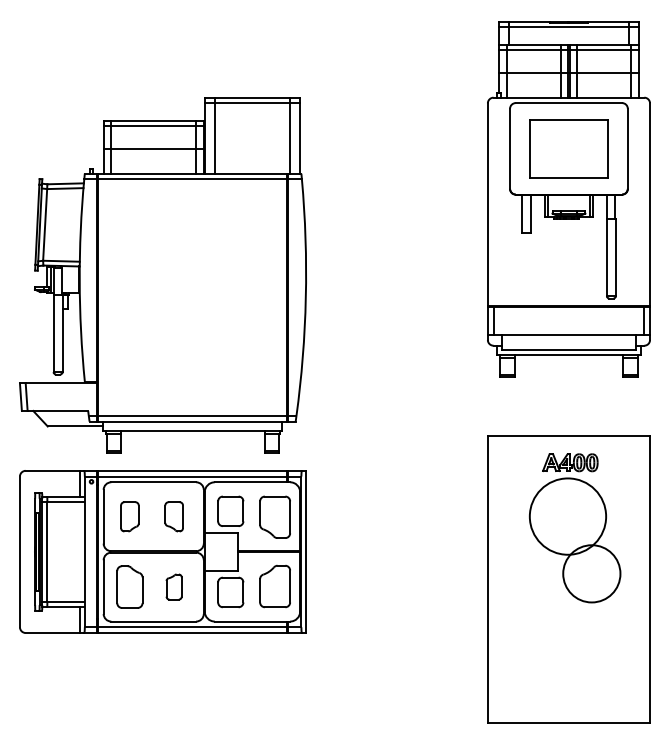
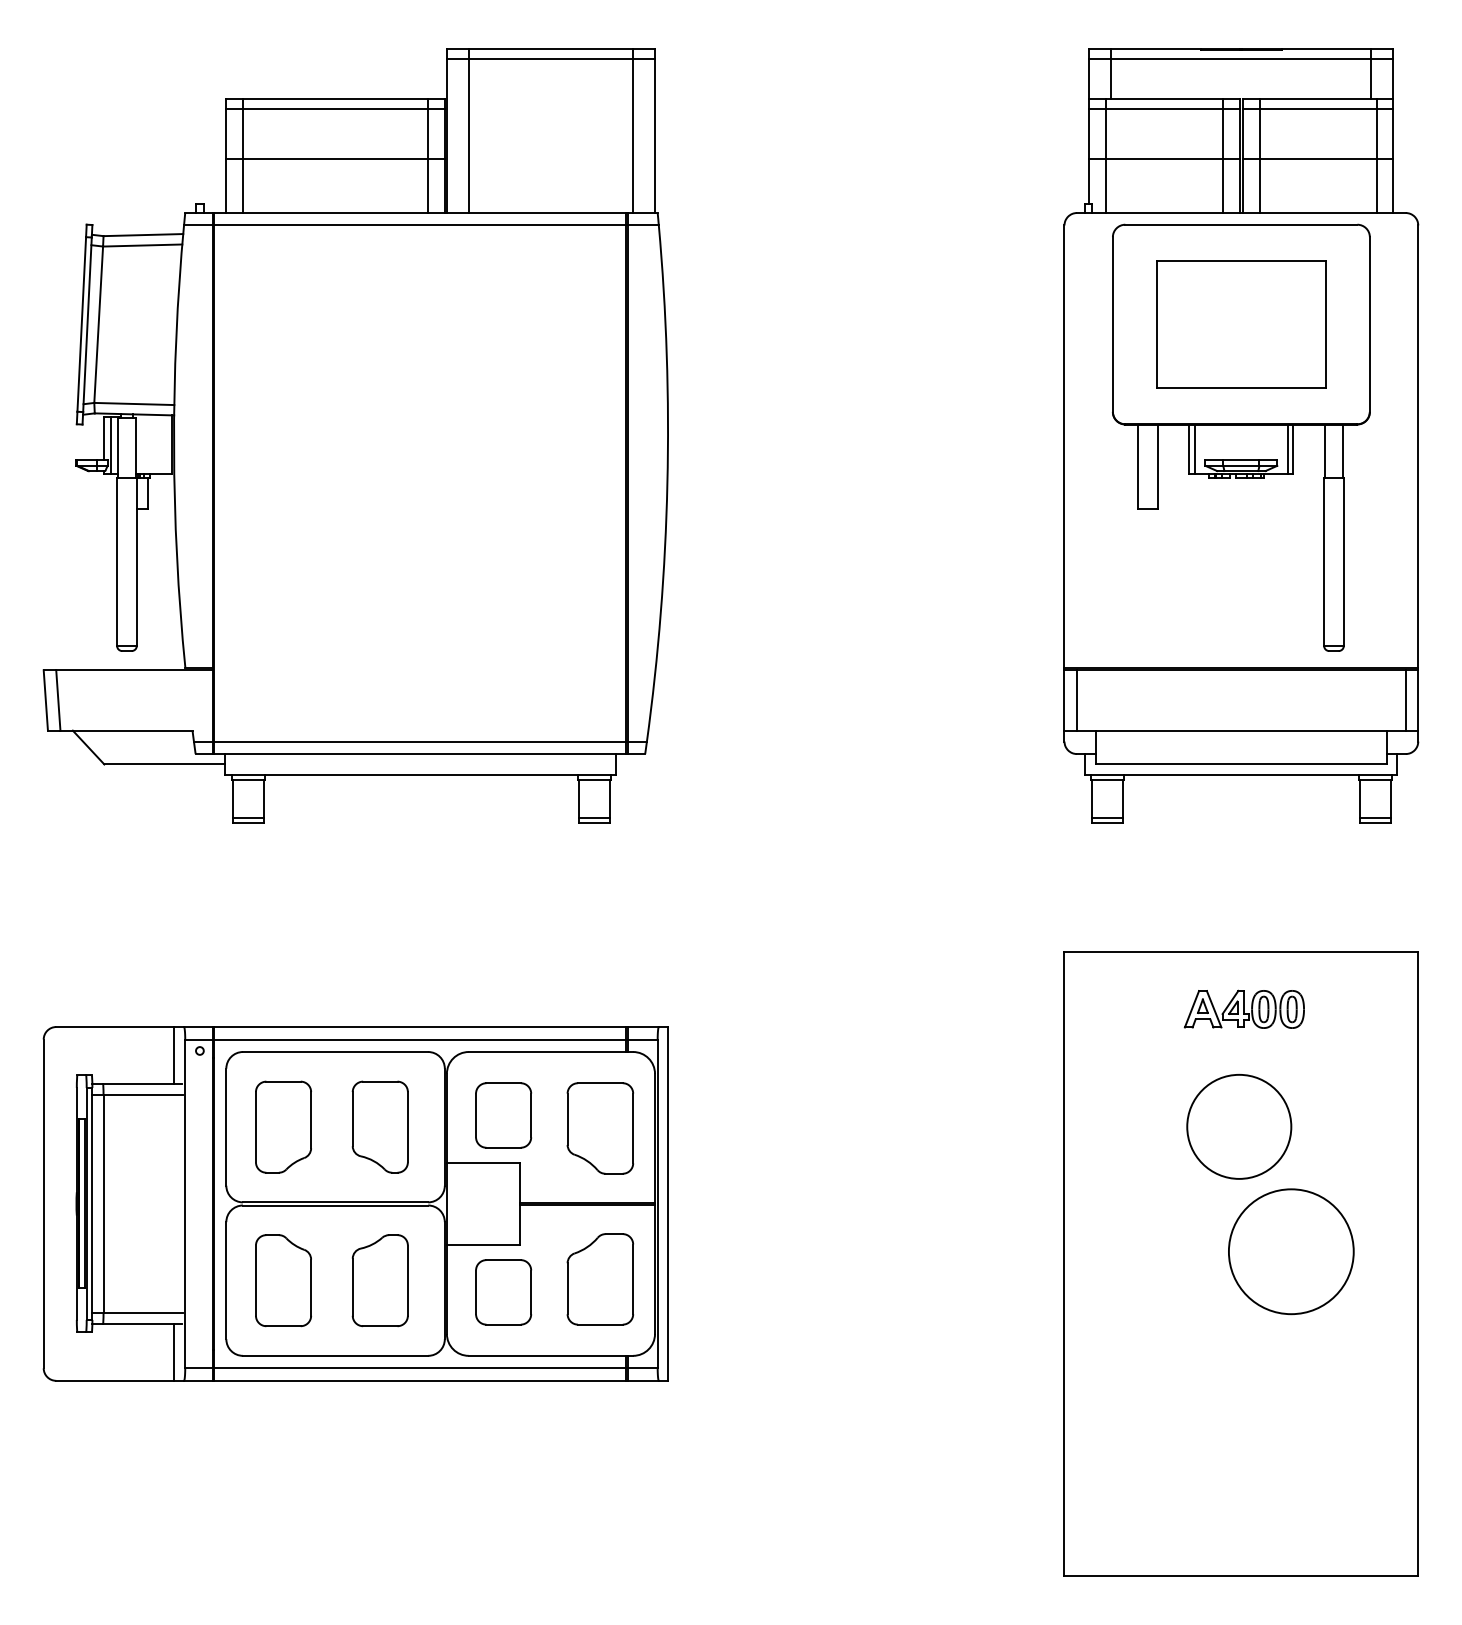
part: (162, 275) -> (354, 435), moved
part: (129, 516) -> (282, 1126), size x1.43
part: (173, 516) -> (378, 1126), size x1.43
circle: (567, 516) -> (1238, 1126), size x0.62
part: (173, 586) -> (378, 1279), size x1.67

